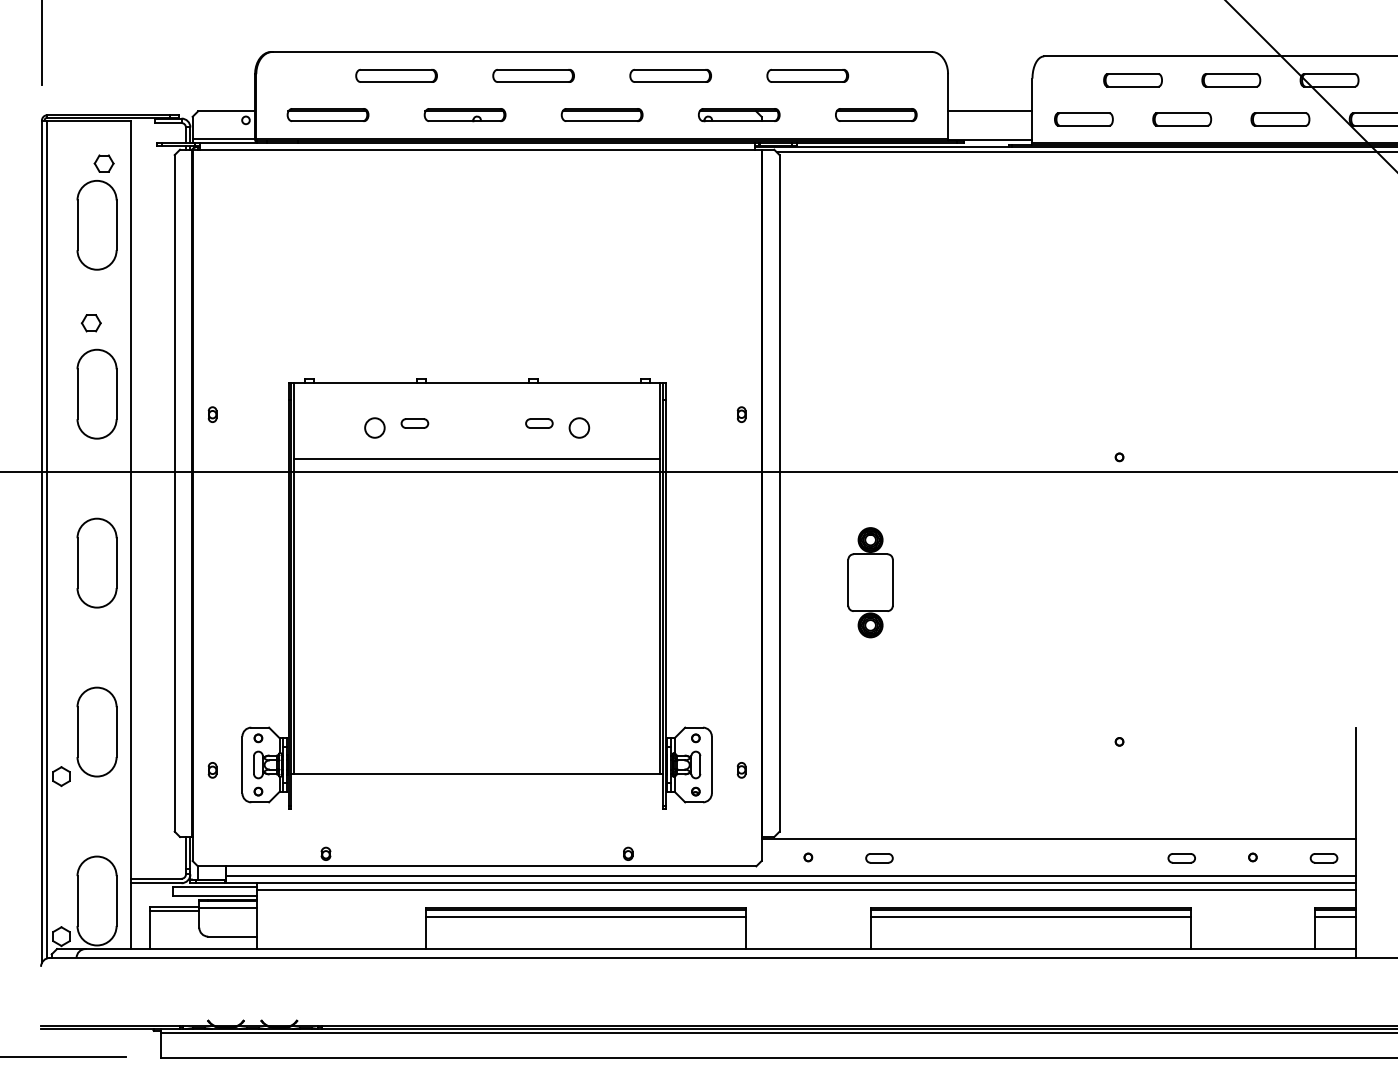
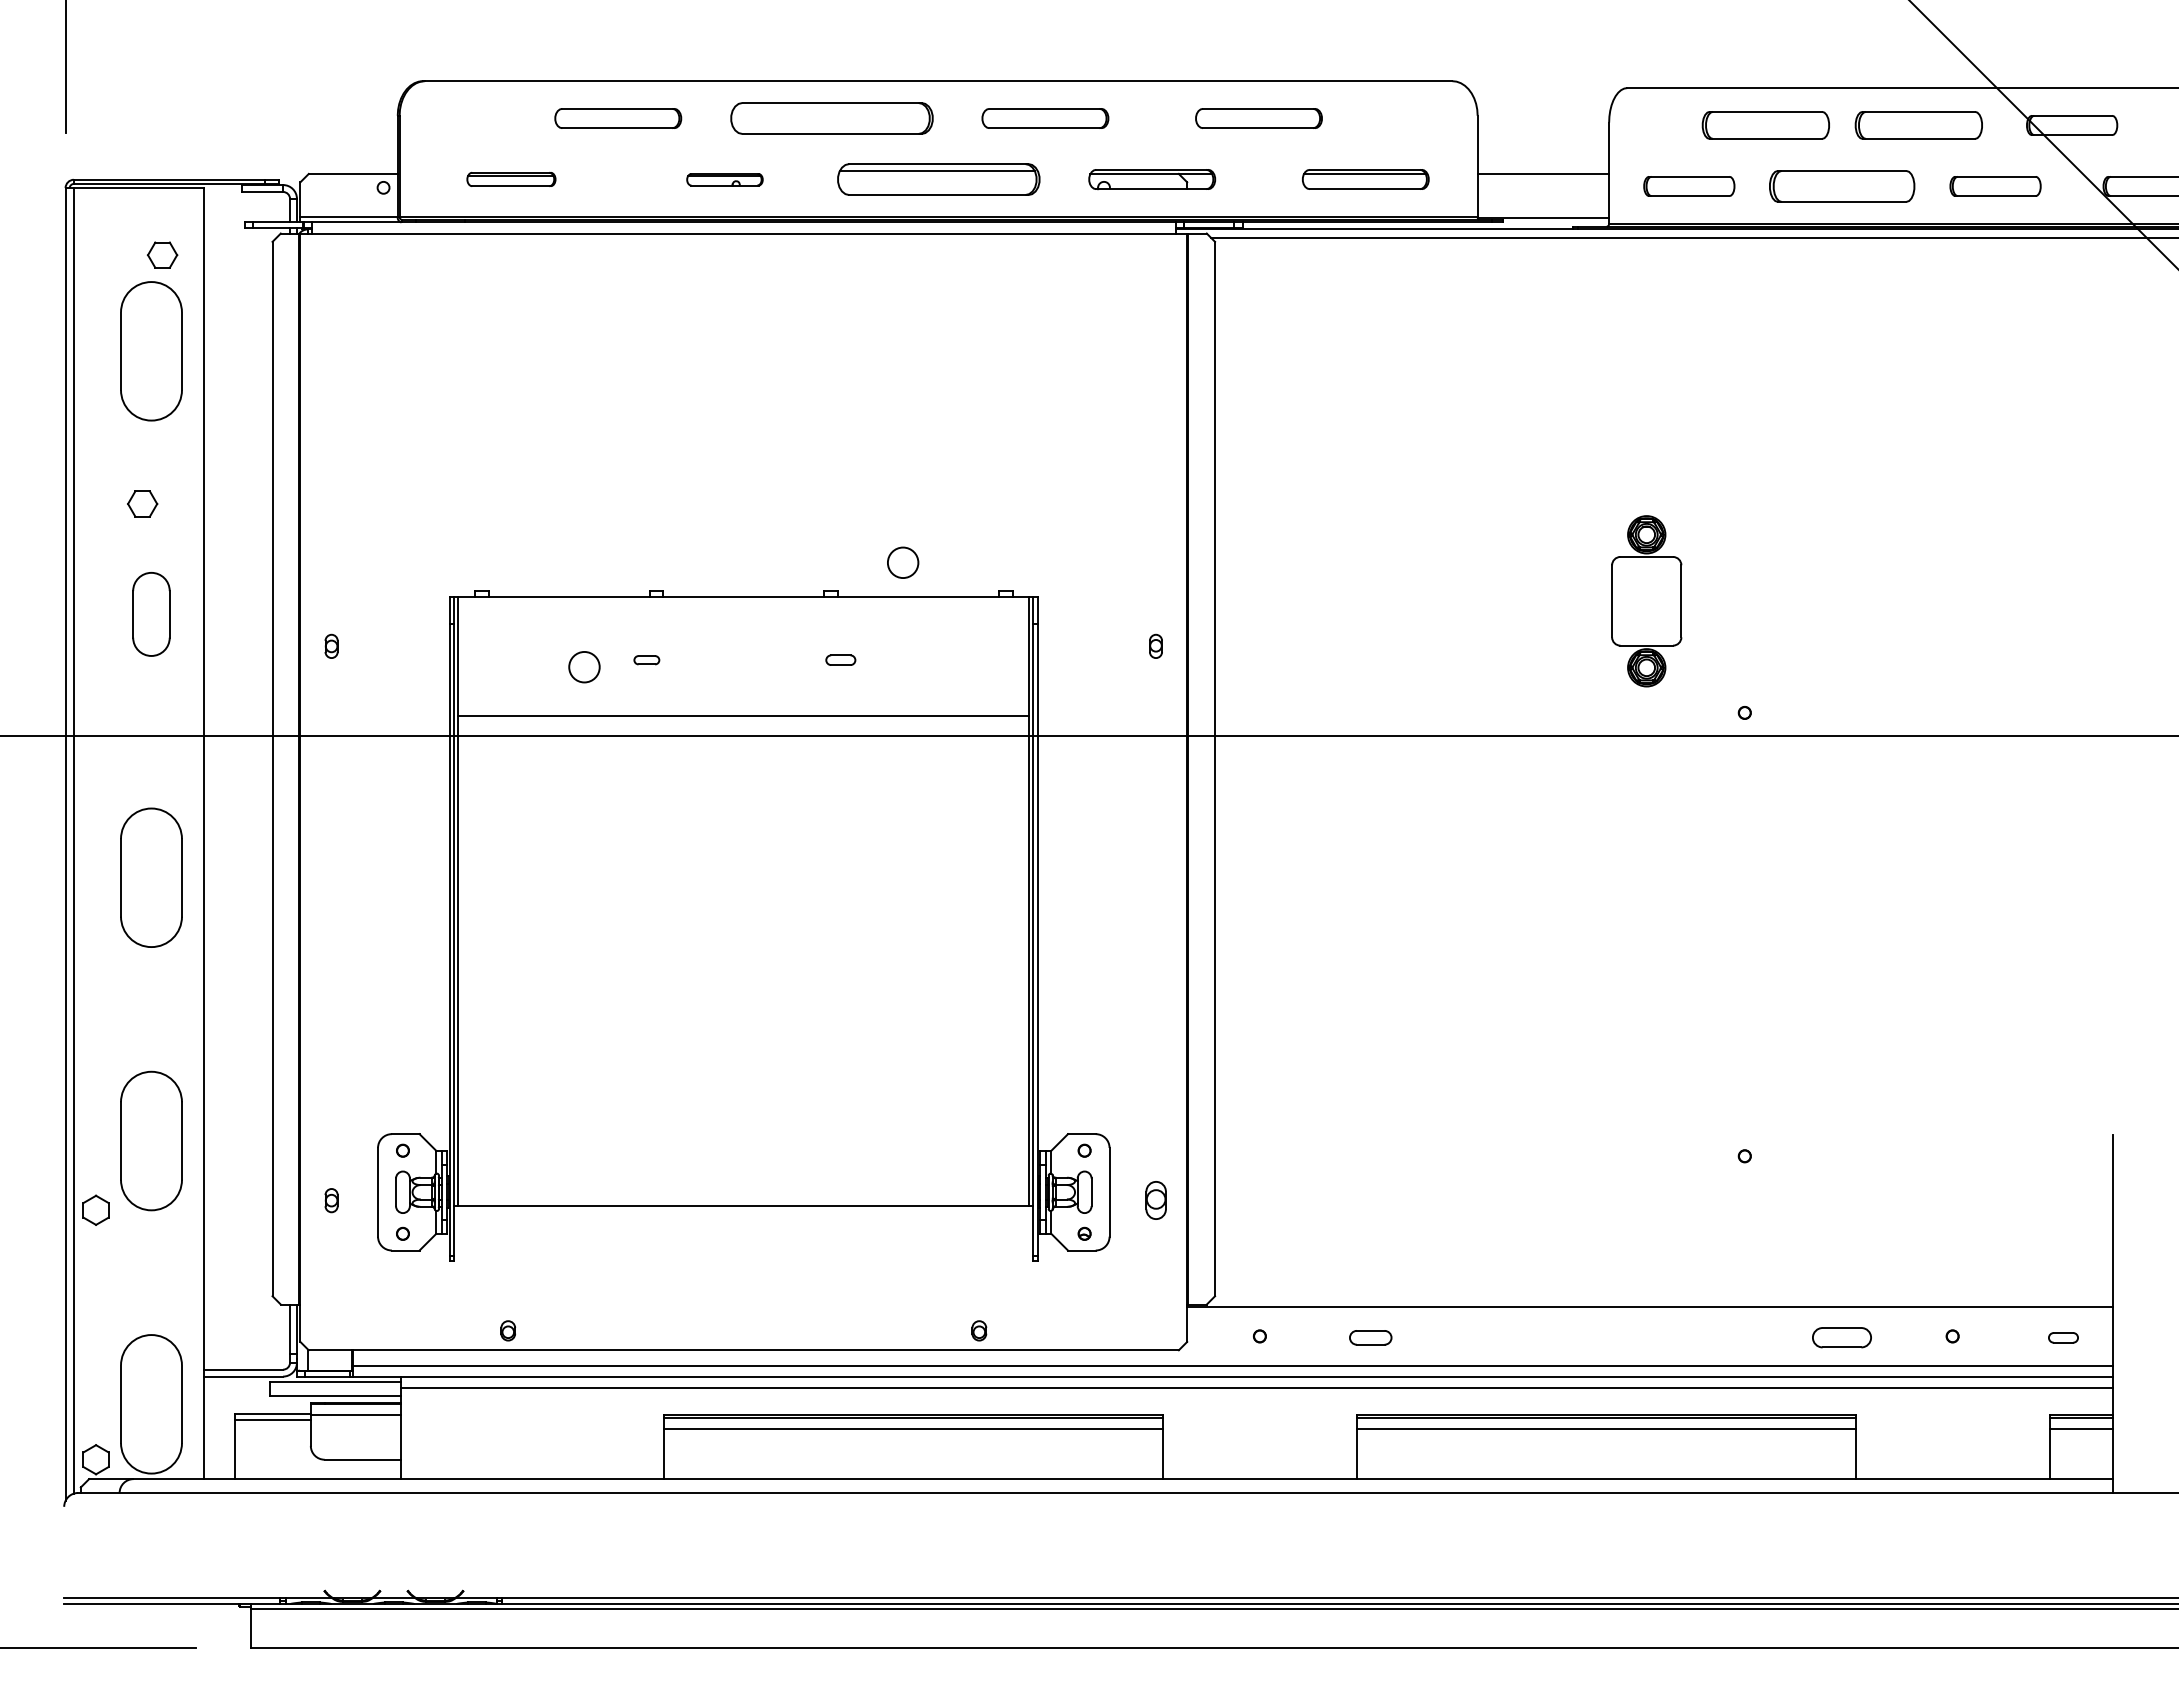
part: (533, 75) -> (831, 117), size x1.6
part: (1132, 80) -> (1765, 125), size x1.4
part: (1231, 80) -> (1919, 125), size x1.4
part: (327, 114) -> (510, 178), size x0.7
part: (601, 114) -> (937, 178), size x1.6
part: (464, 115) -> (724, 180), size x0.6
part: (1182, 119) -> (1842, 186), size x1.6
part: (96, 393) -> (150, 613), size x0.6
part: (414, 423) -> (646, 660), size x0.6
part: (539, 423) -> (840, 660), size x0.7
circle: (579, 427) -> (903, 561), moved
part: (870, 582) -> (1646, 600), moved
part: (741, 770) -> (1155, 1200), size x1.6
part: (1181, 858) -> (1841, 1338), size x1.4
part: (1323, 858) -> (2062, 1338), size x0.7

